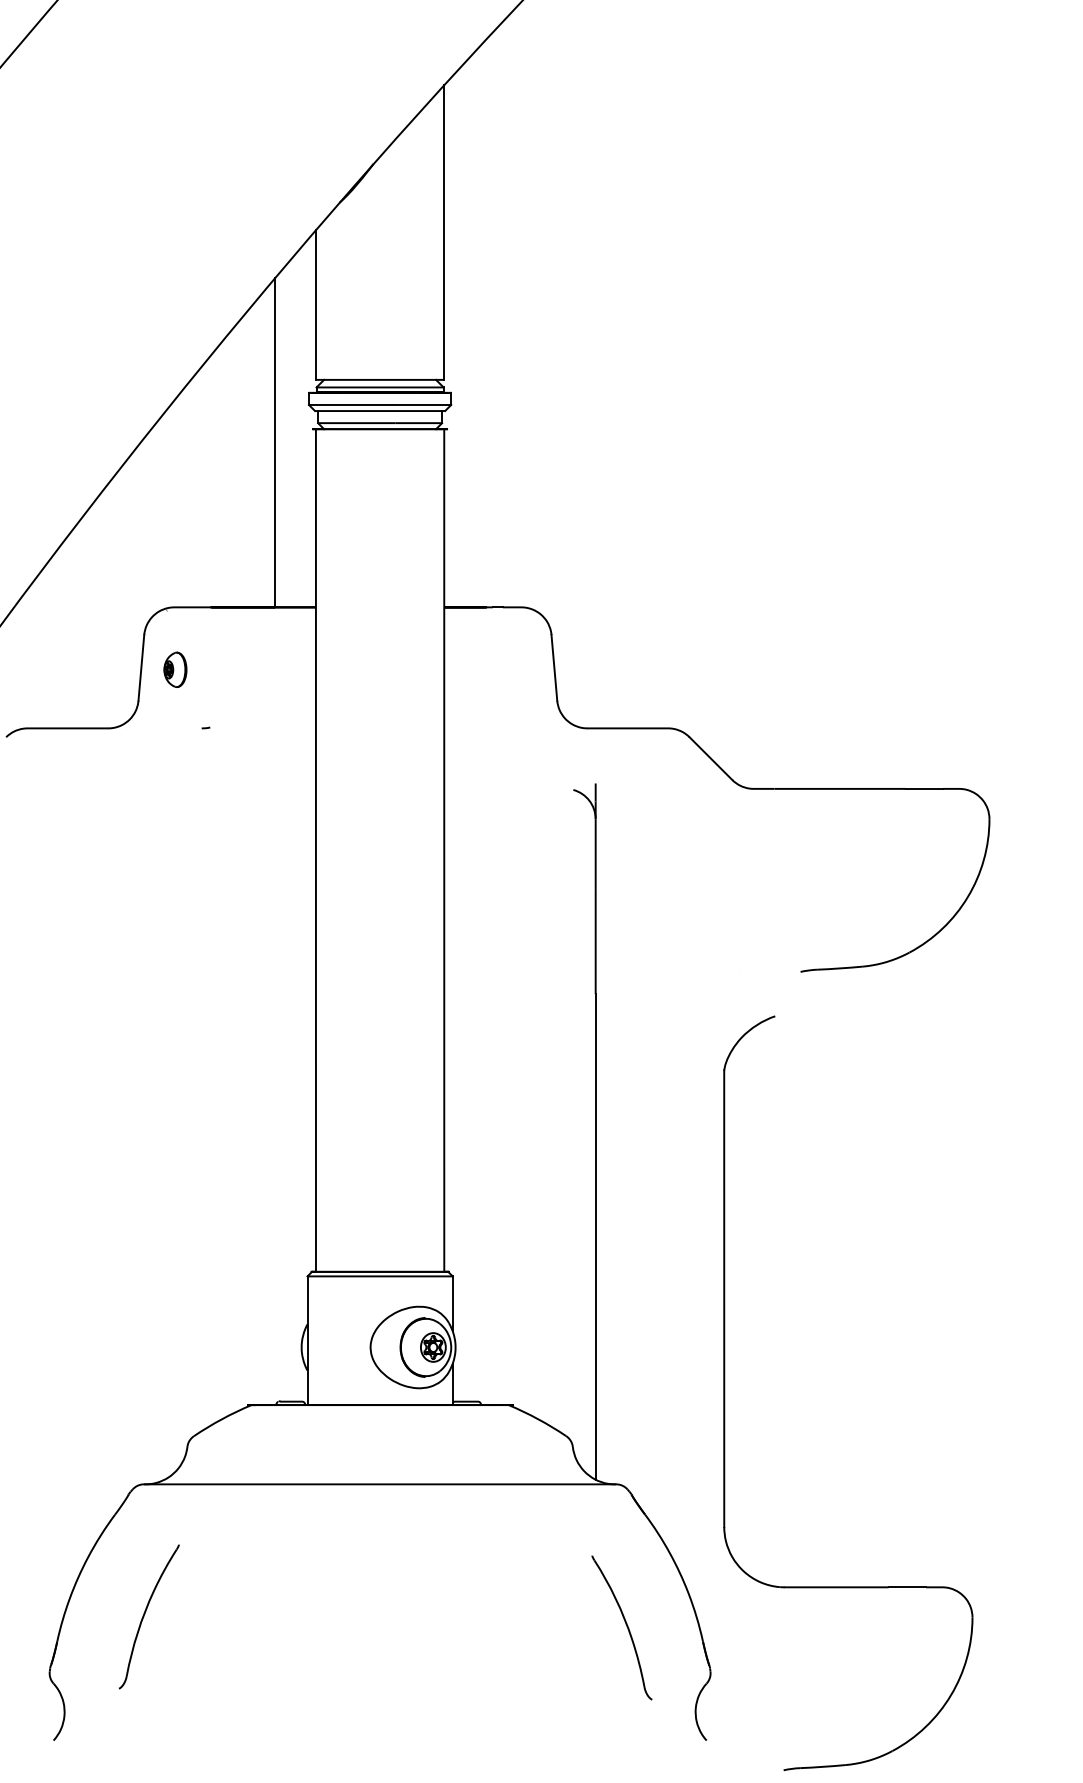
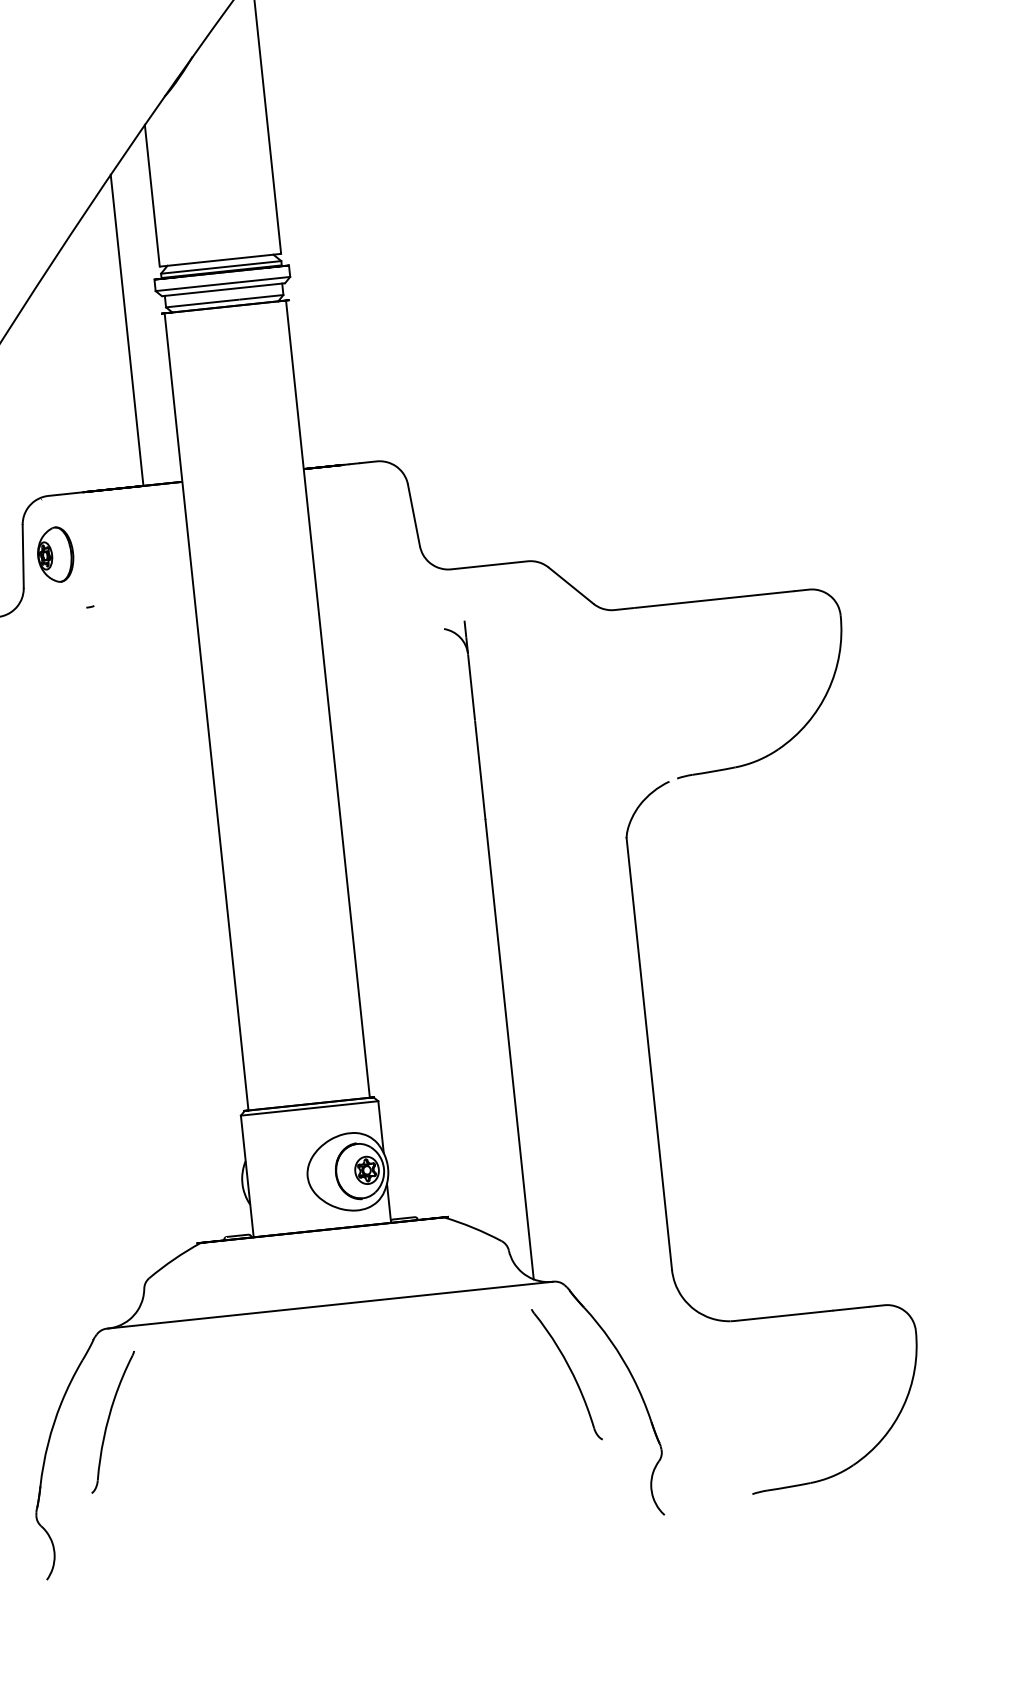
part: (175, 669) -> (55, 554), size x1.67
part: (725, 1393) -> (659, 1143), moved
part: (148, 1616) -> (112, 1421), moved
part: (621, 1627) -> (566, 1374), moved

